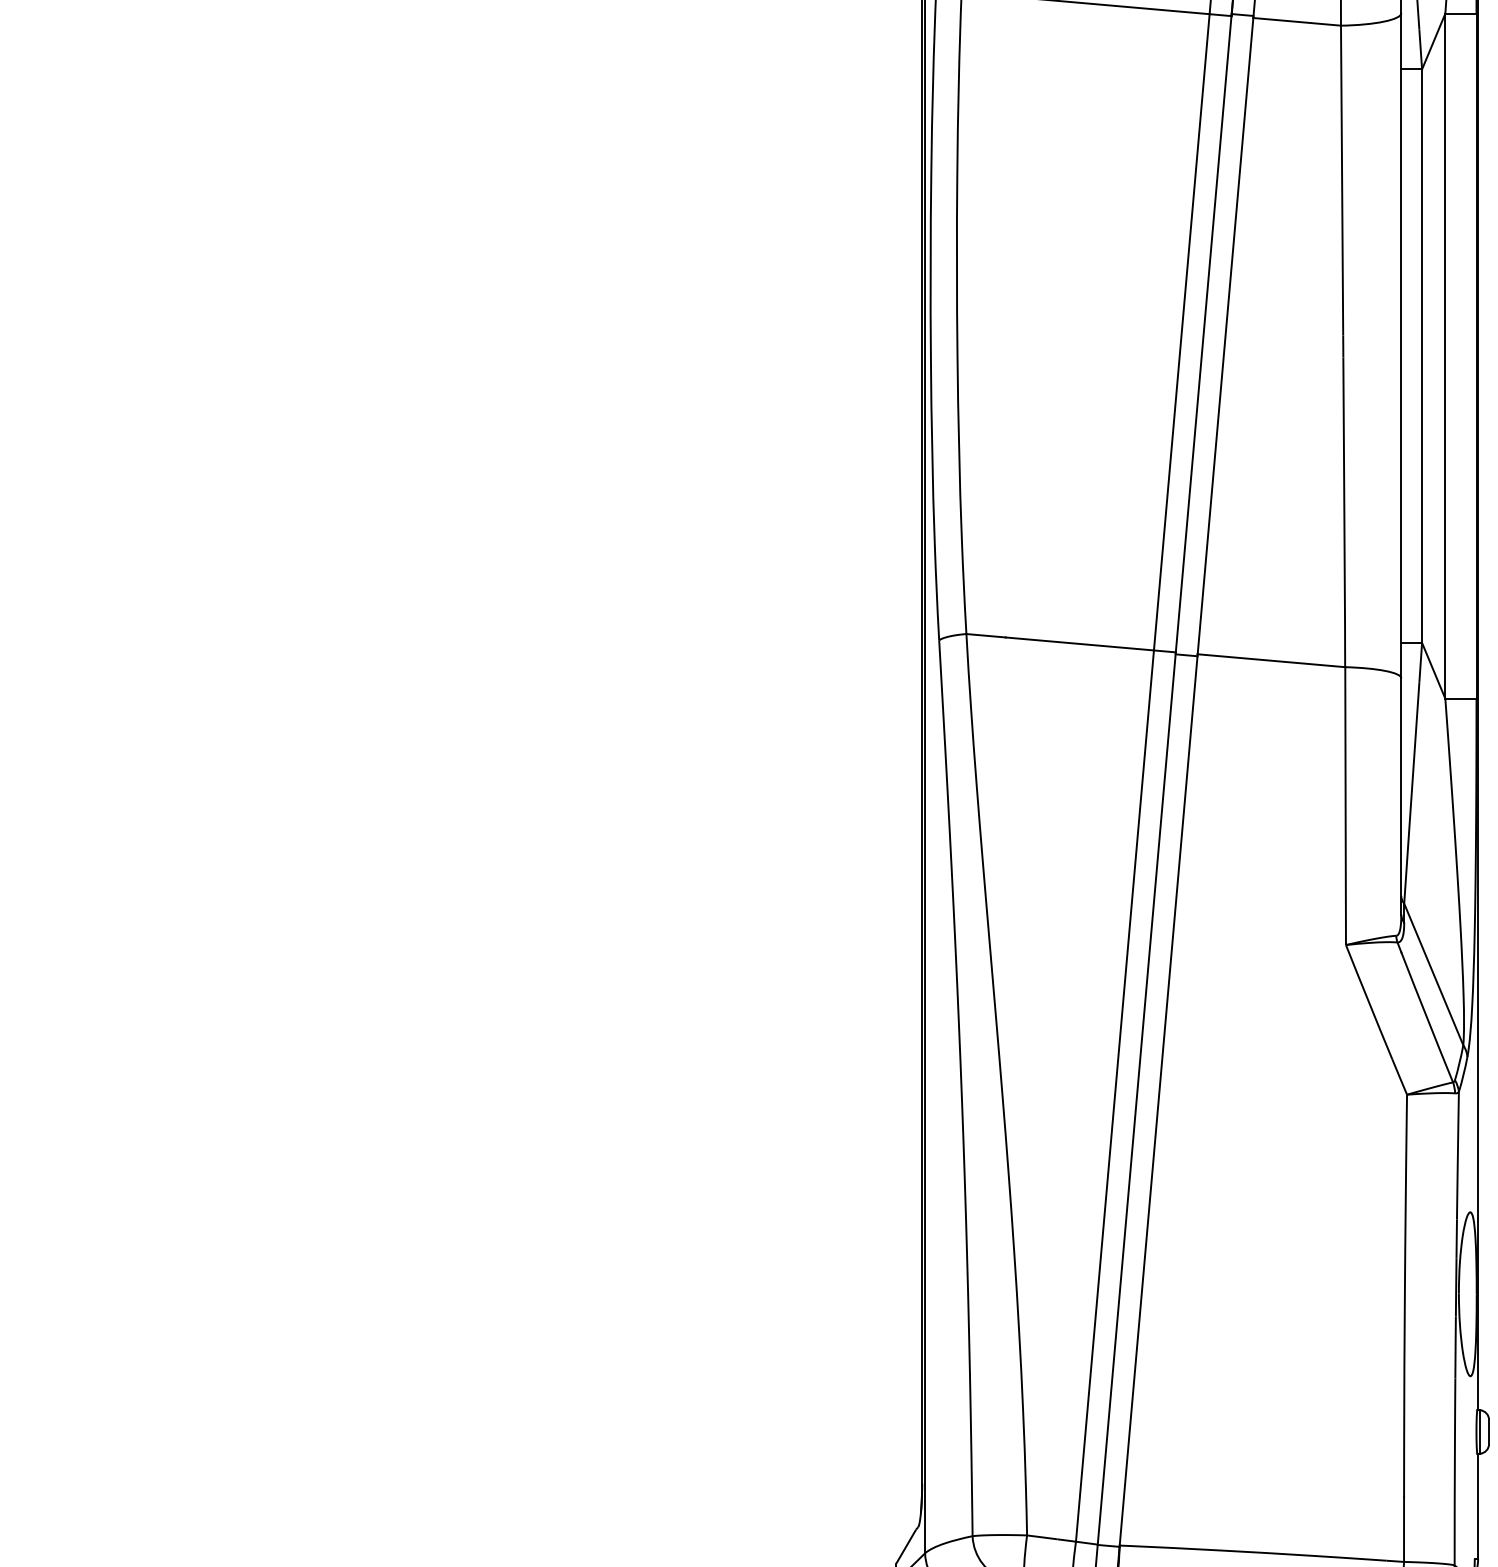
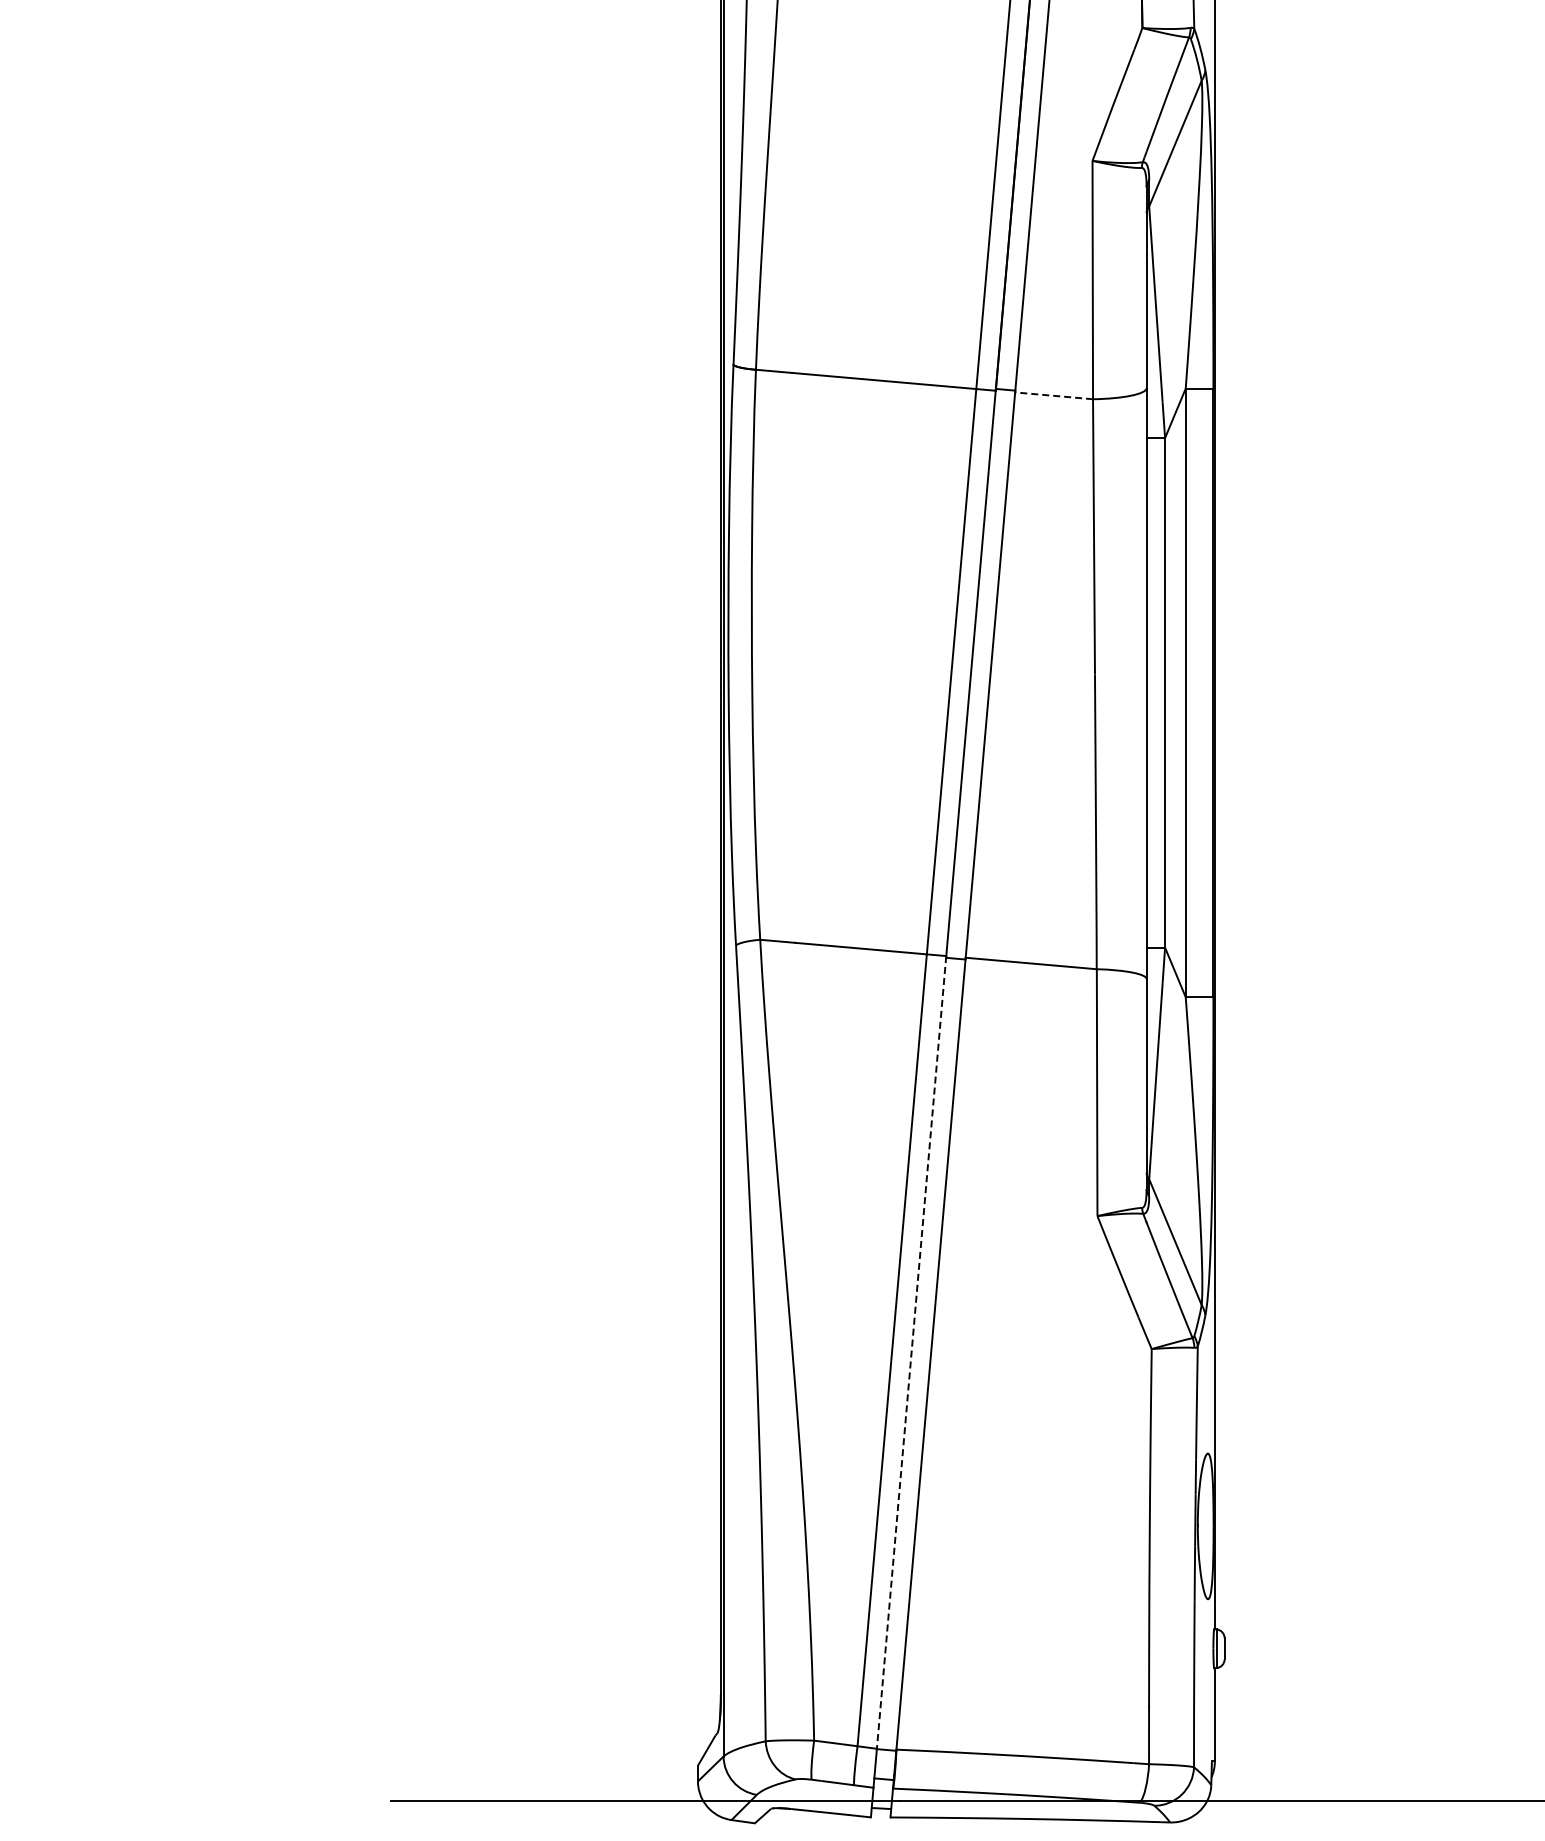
line: (1296, 21) -> (1053, 395), solid -> dashed
line: (1136, 1098) -> (911, 1352), solid -> dashed

